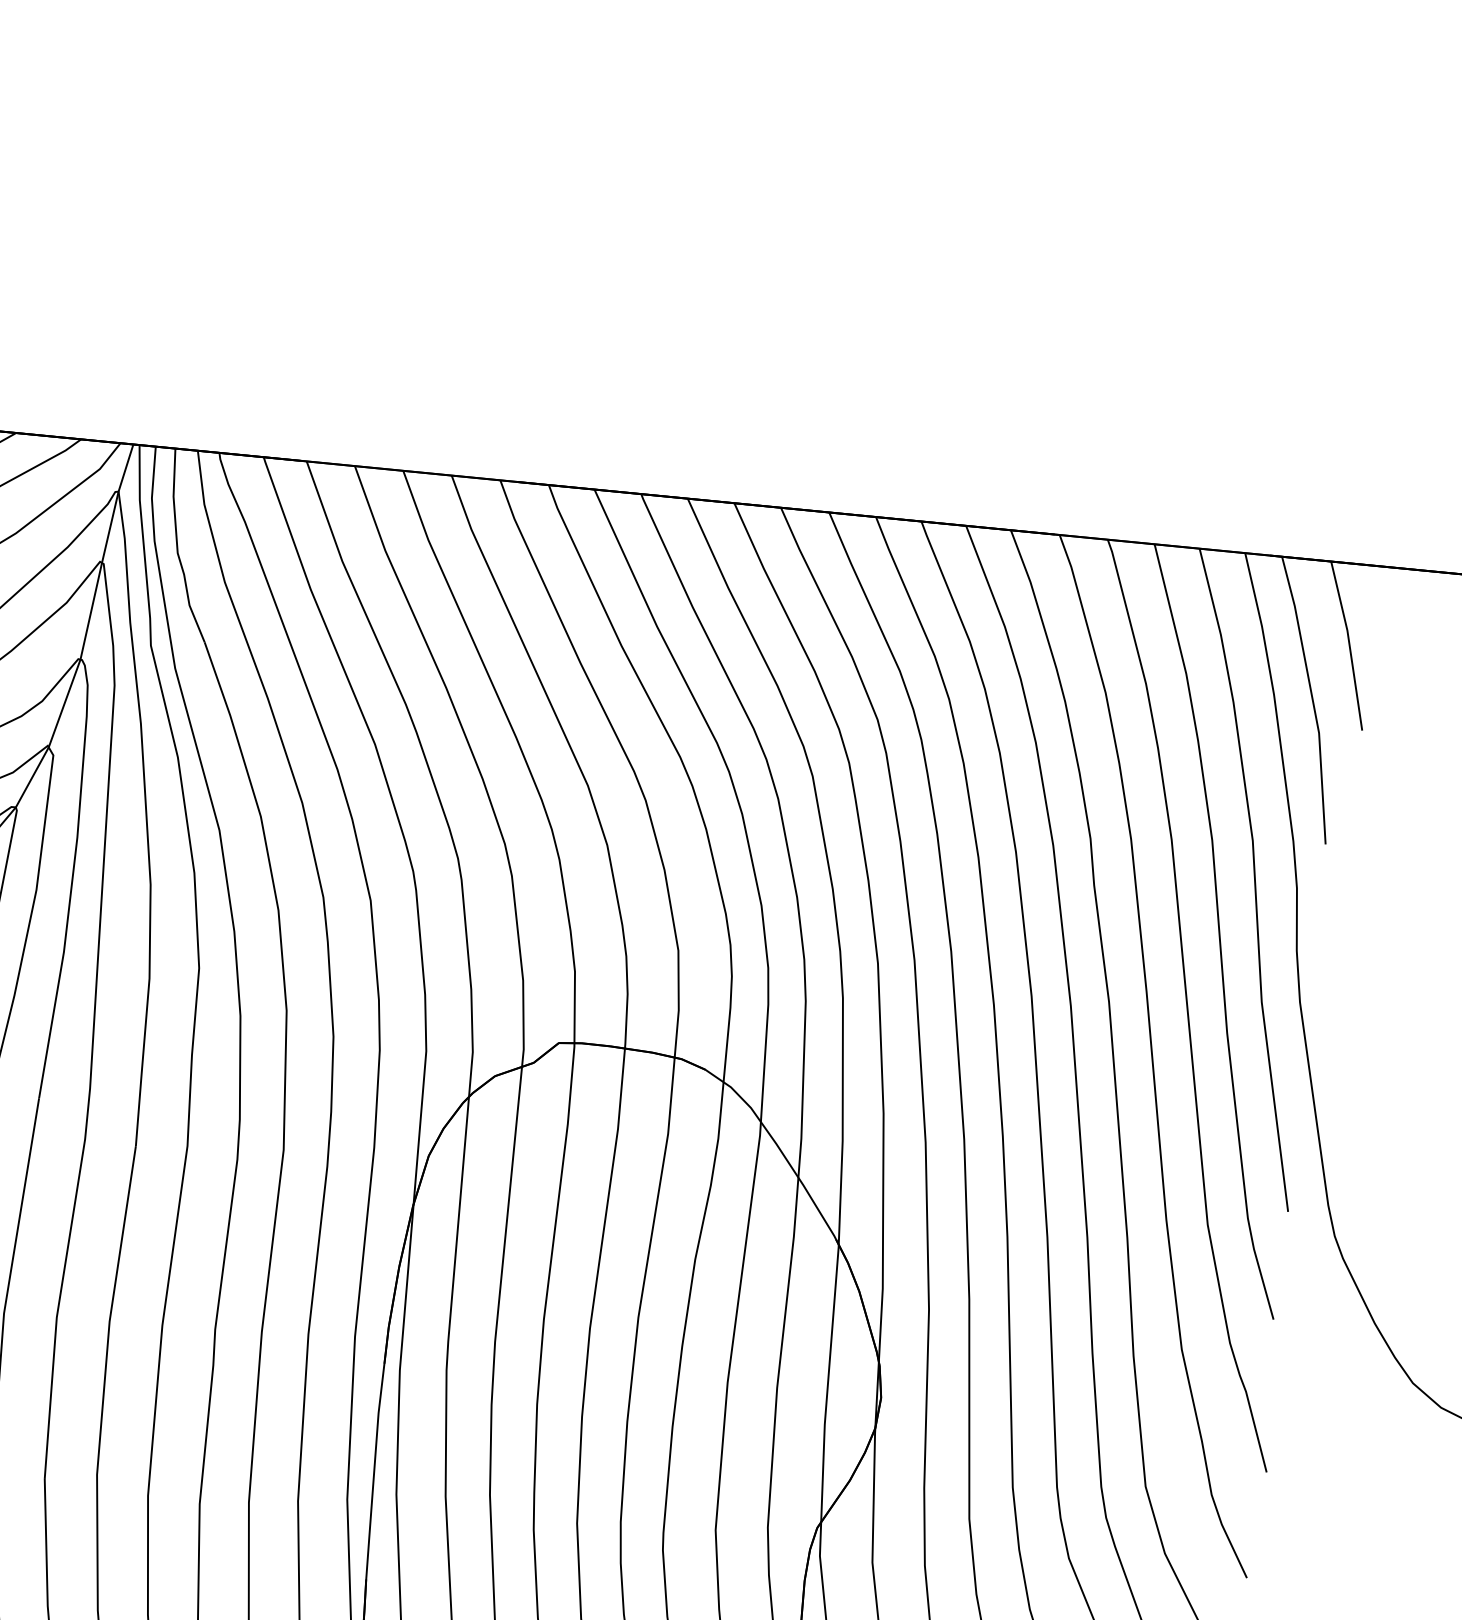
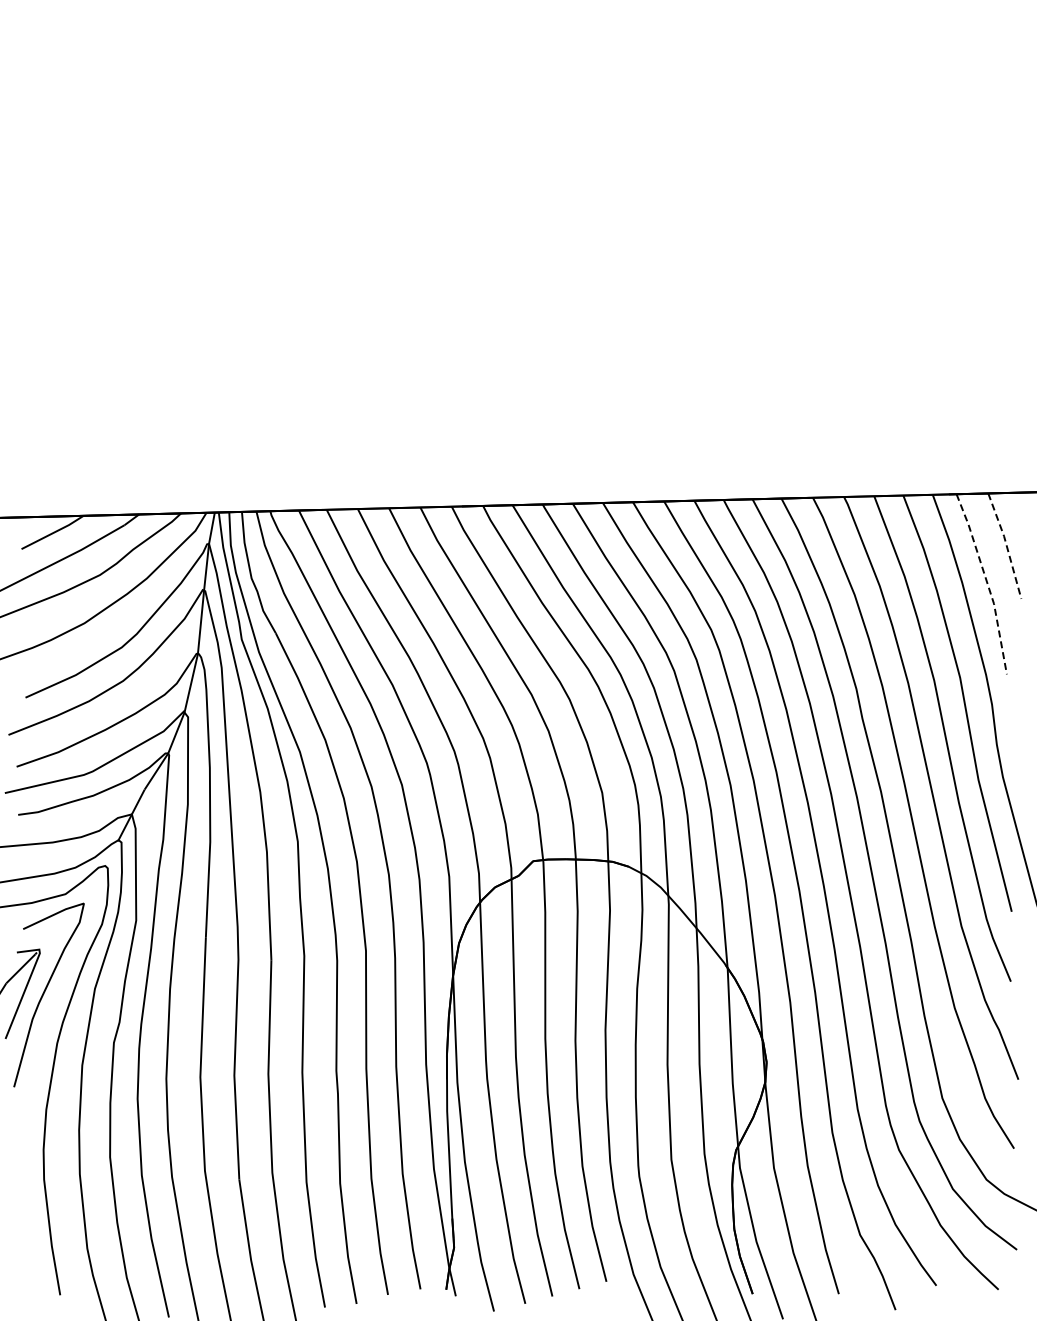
line: (1349, 645) -> (1006, 545), solid -> dashed
line: (1312, 700) -> (987, 583), solid -> dashed

